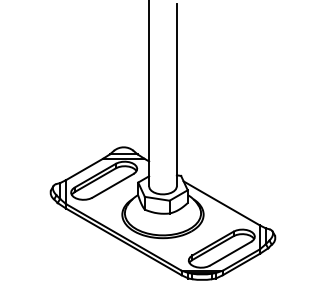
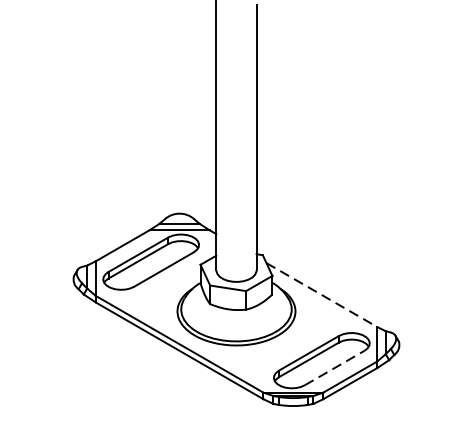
line: (222, 203) -> (322, 295), solid -> dashed
line: (230, 253) -> (334, 367), solid -> dashed

